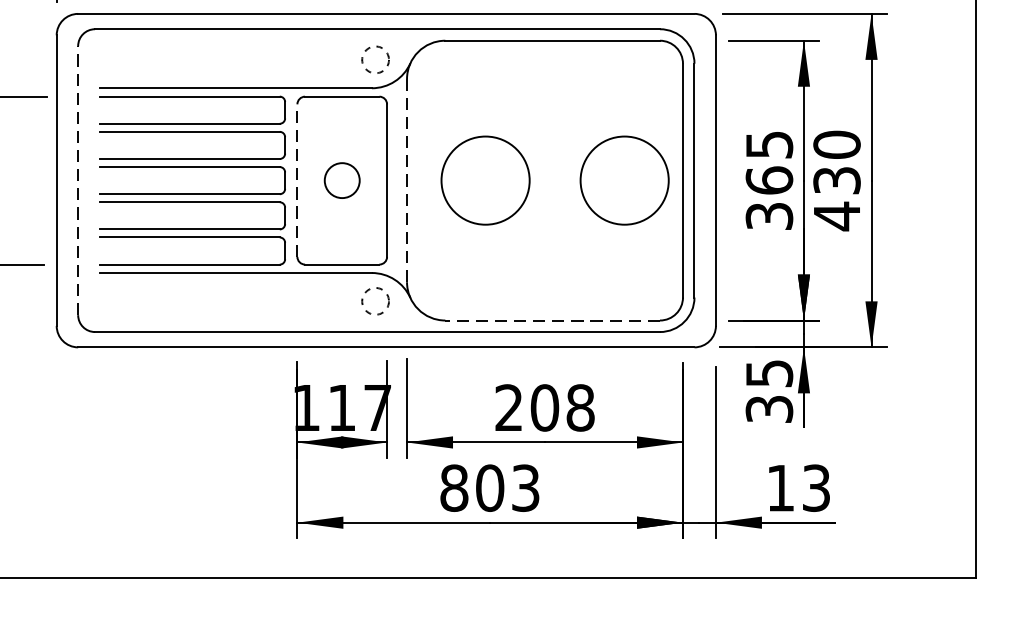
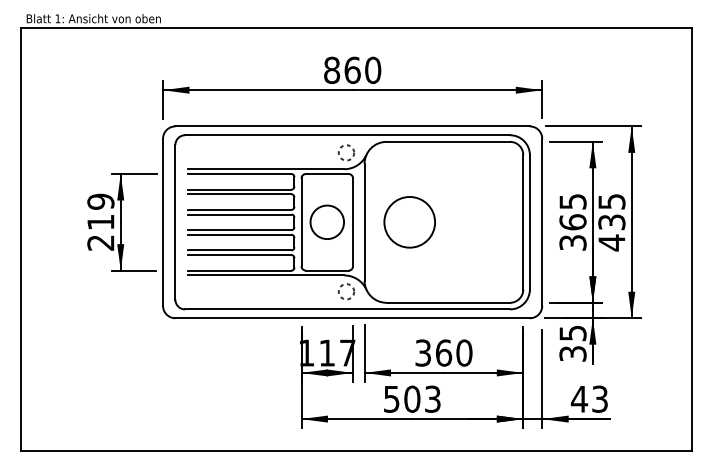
text: (836, 144) -> (611, 201), 430 -> 435
line: (78, 179) -> (175, 221), dashed -> solid
line: (406, 179) -> (364, 221), dashed -> solid
line: (297, 180) -> (301, 222), dashed -> solid
circle: (342, 180) -> (327, 222), size x1.67
circle: (624, 180) -> (489, 222), removed
line: (552, 319) -> (448, 302), dashed -> solid
text: (544, 406) -> (443, 352), 208 -> 360
text: (453, 486) -> (391, 398), 803 -> 503
text: (780, 488) -> (579, 399), 13 -> 43

